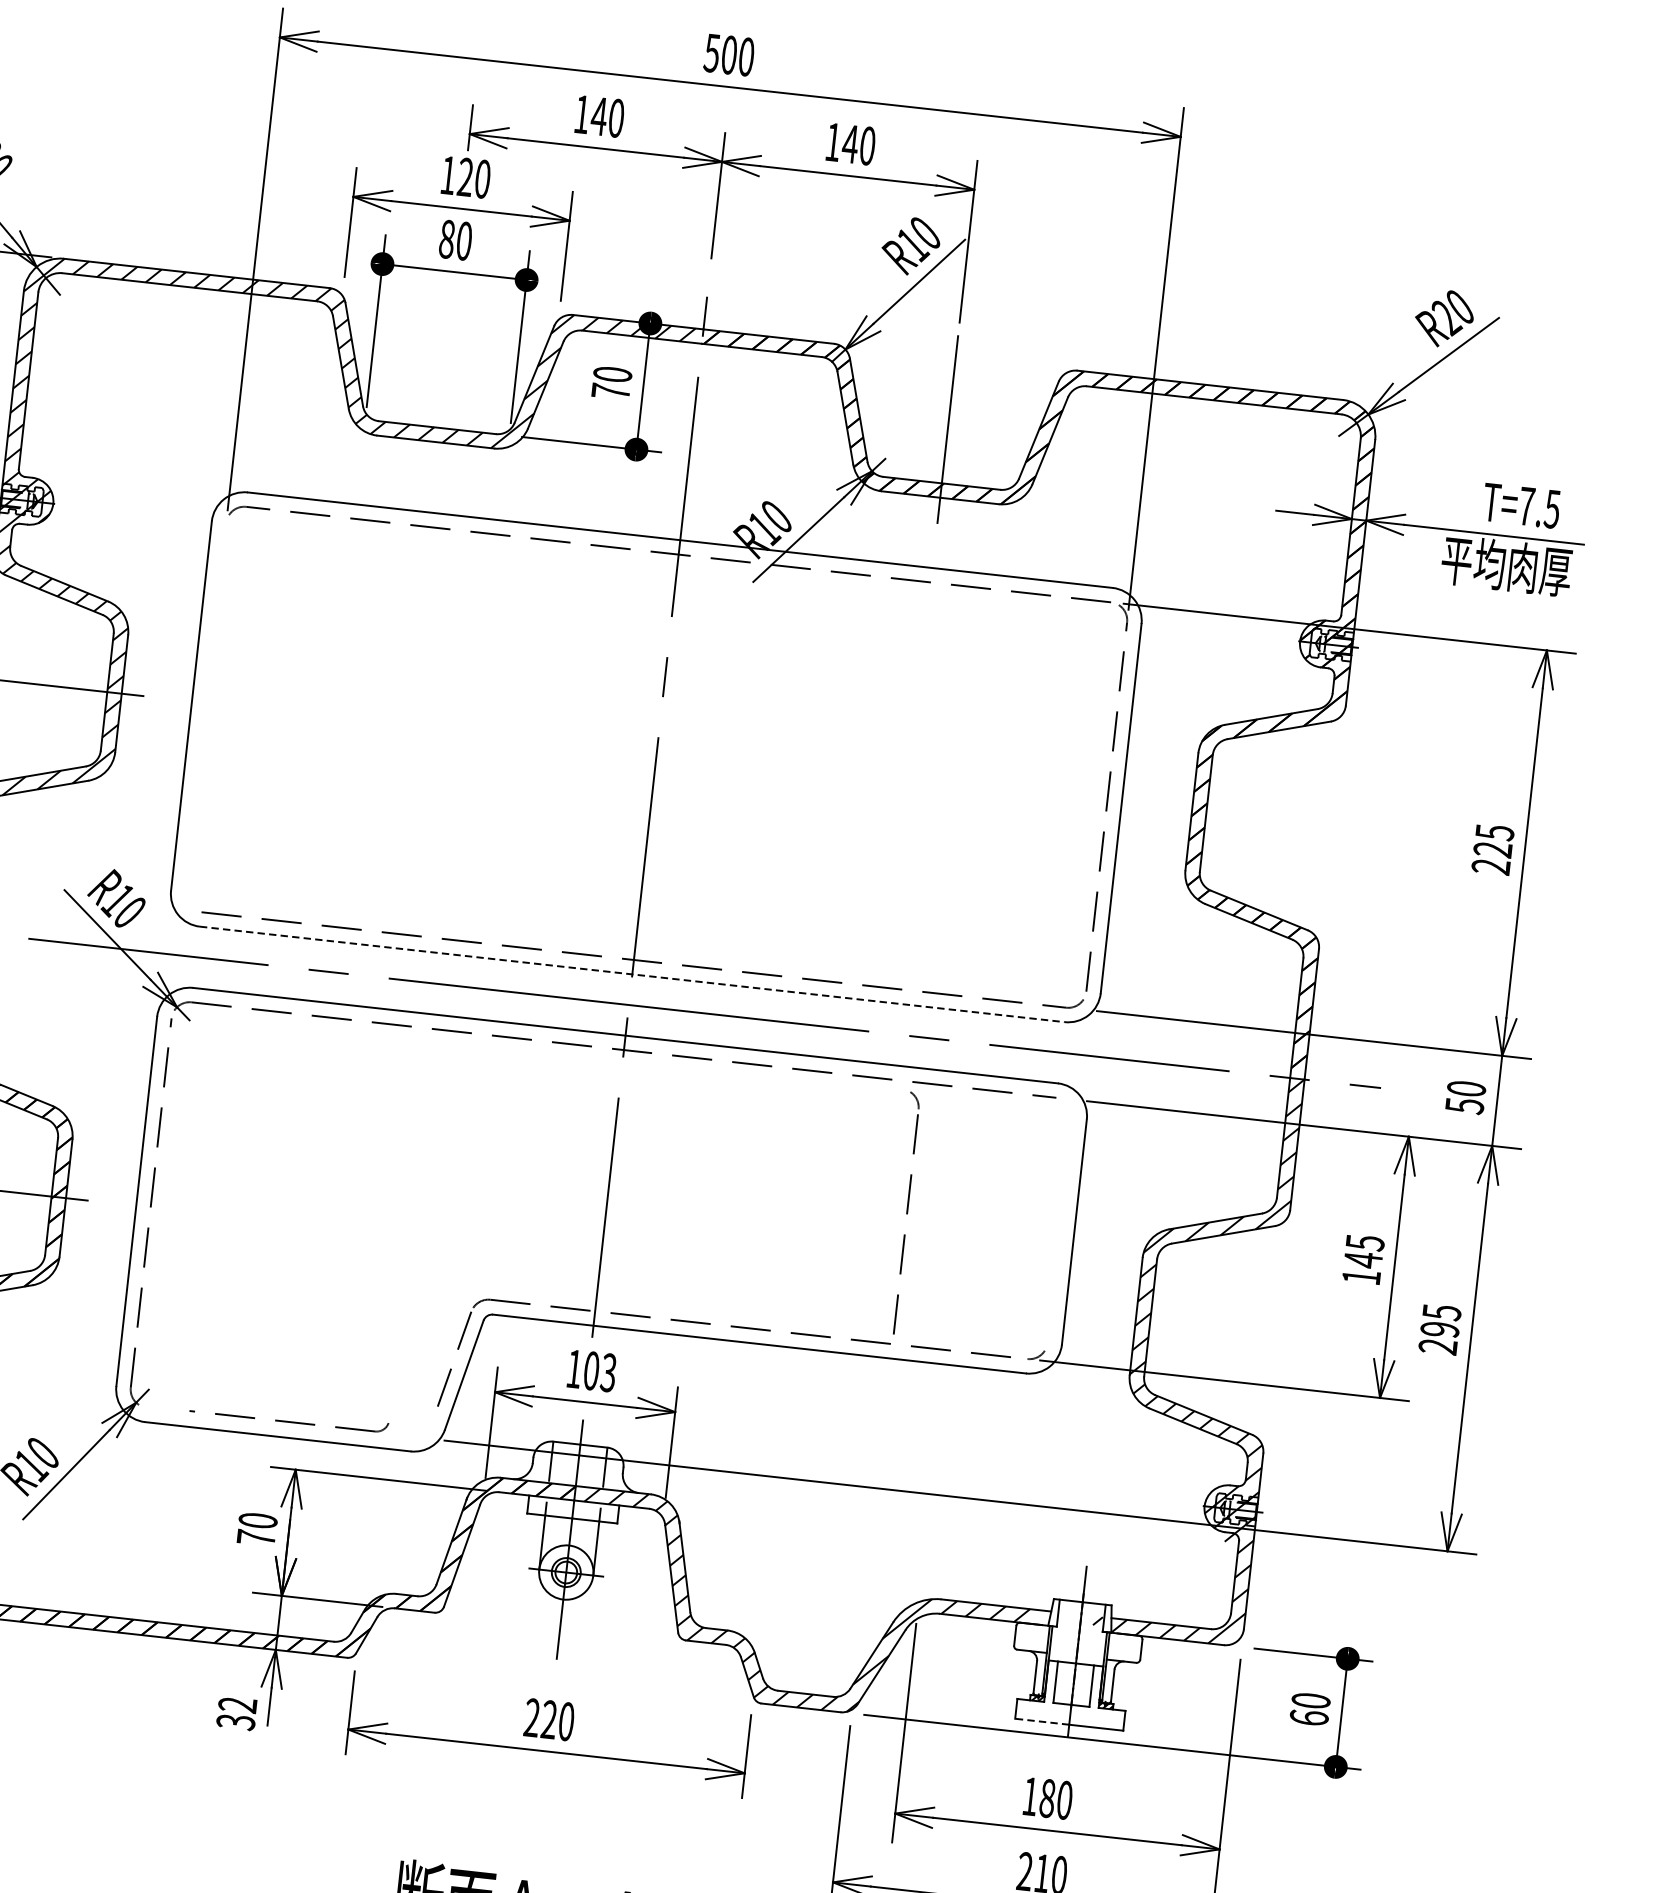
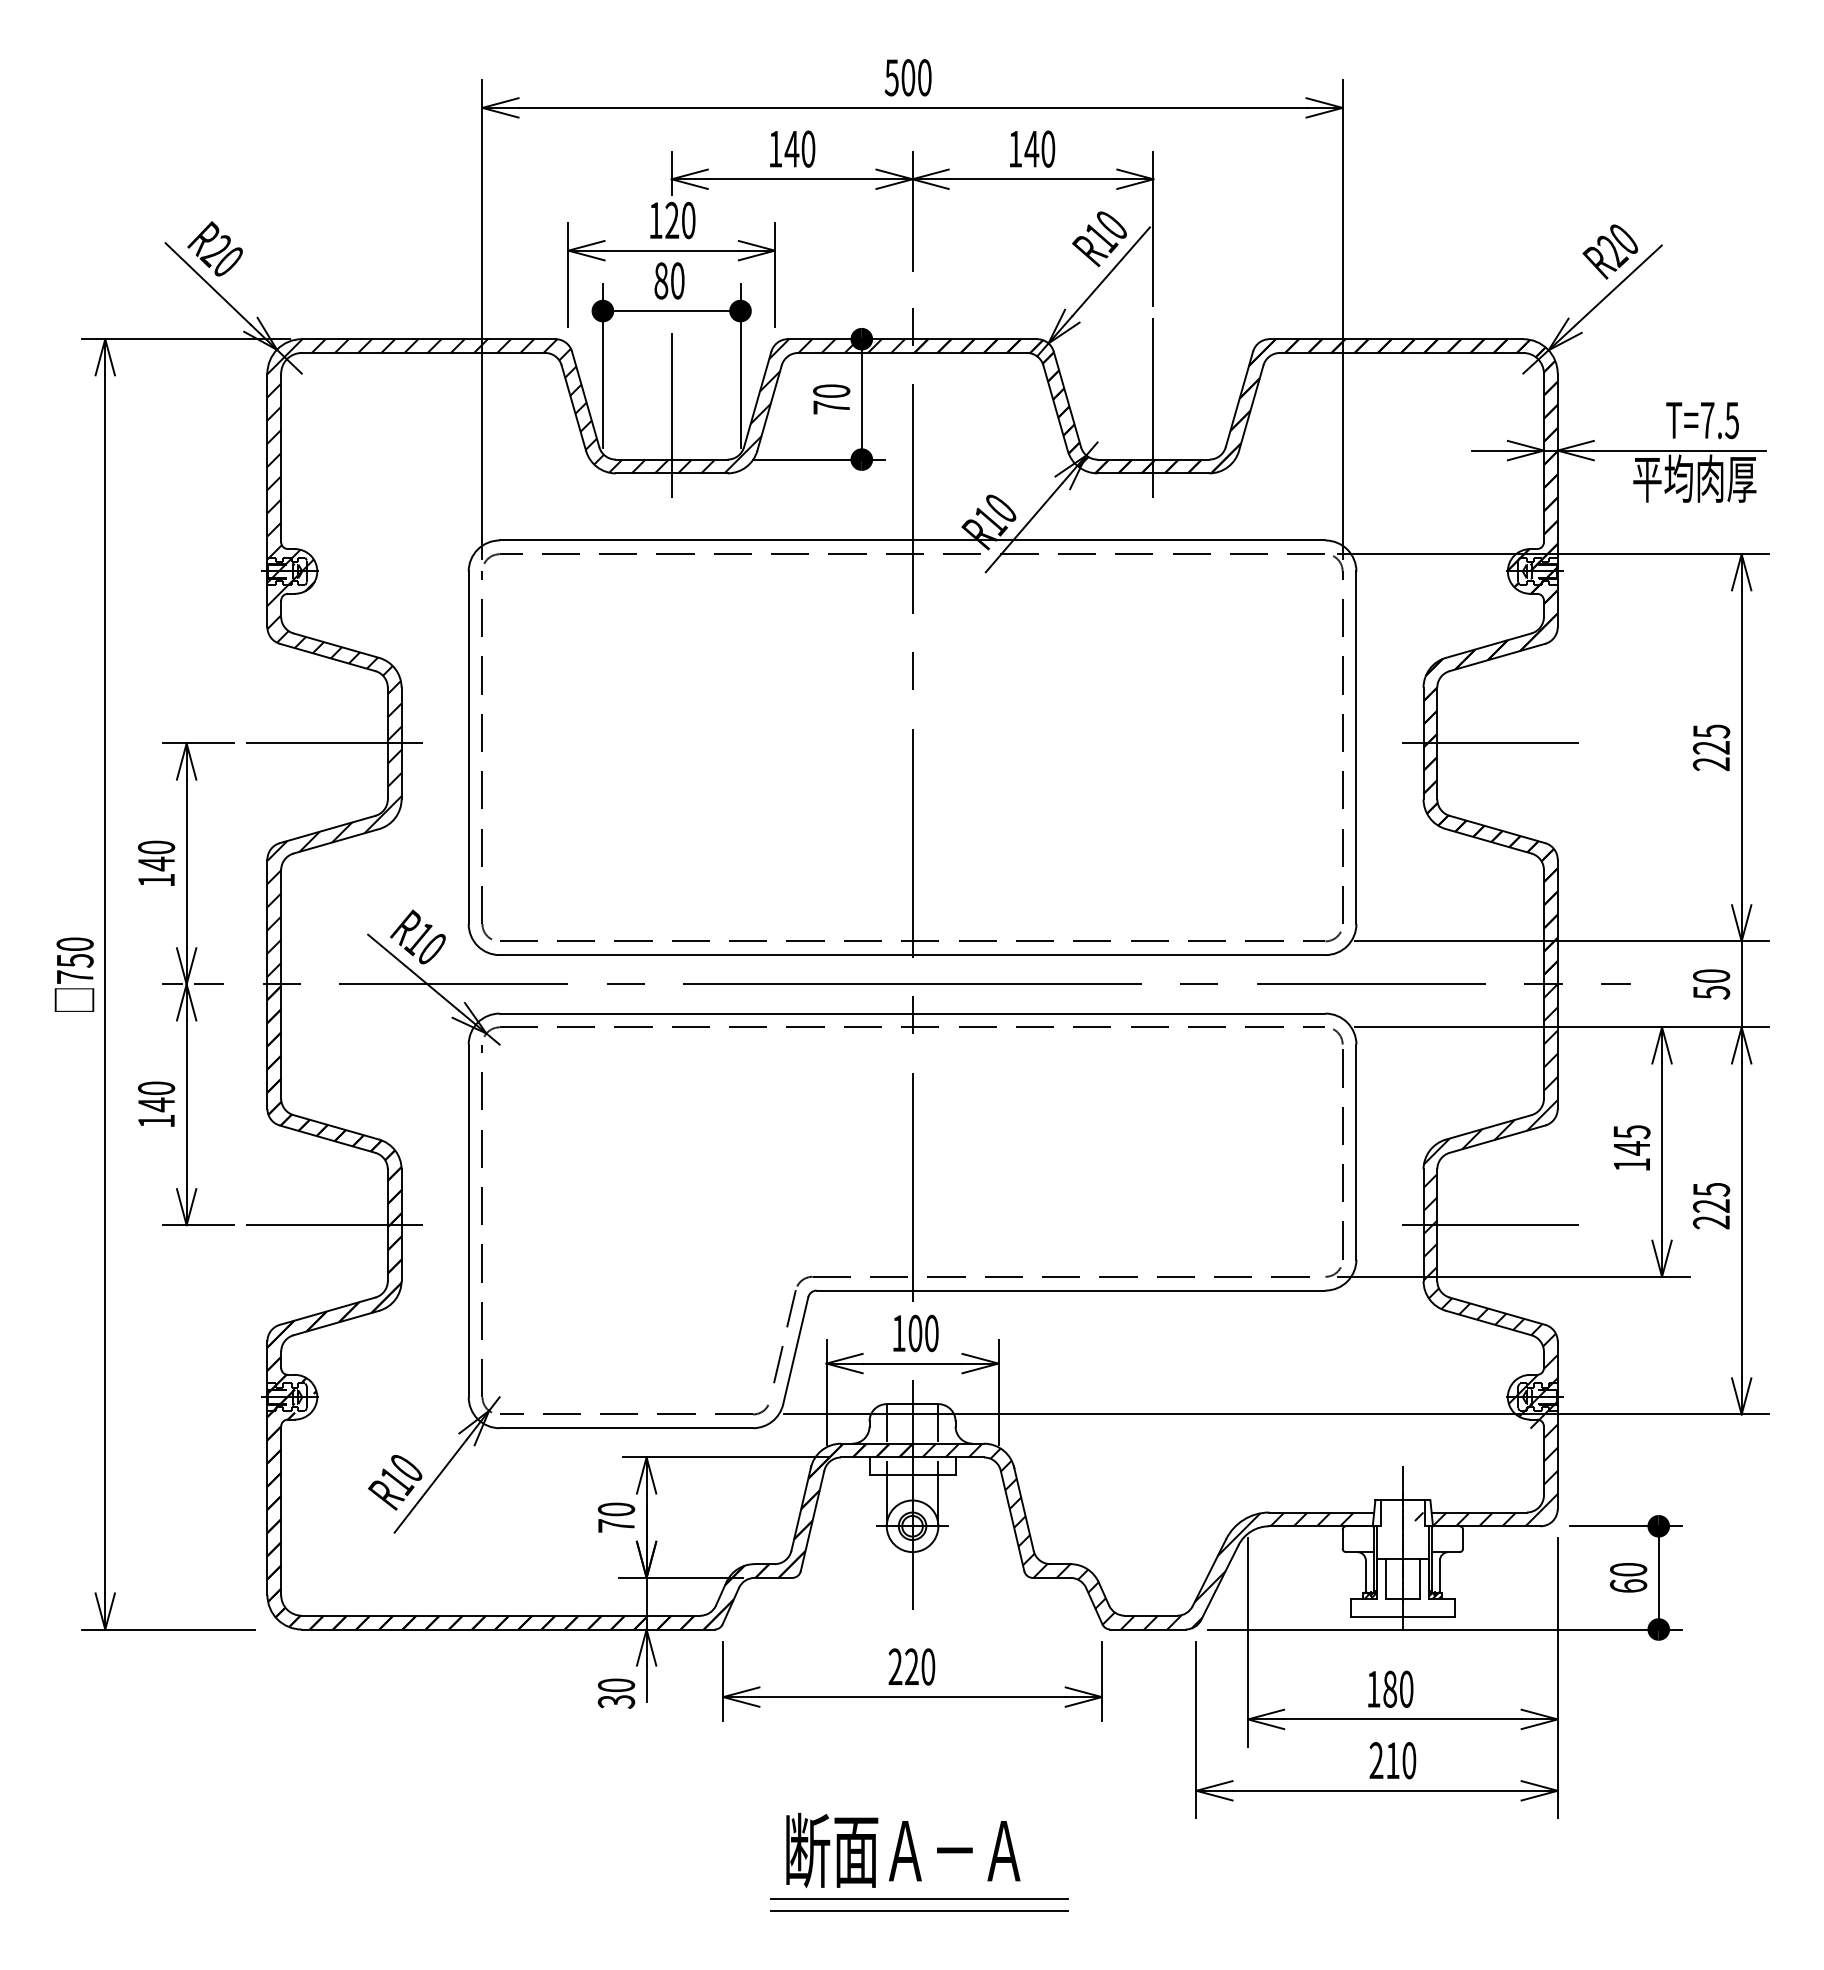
line: (442, 381) -> (671, 415), added
part: (209, 716) -> (486, 755), added
line: (1260, 819) -> (1489, 743), added
line: (632, 974) -> (912, 955), dashed -> solid
part: (902, 1212) -> (1338, 1143), moved
line: (1205, 1324) -> (1489, 1225), added
text: (1440, 1328) -> (1711, 1205), 295 -> 225
text: (608, 1372) -> (931, 1333), 103 -> 100
part: (288, 1418) -> (634, 1409), size x1.43
text: (237, 1705) -> (616, 1685), 32 -> 30
line: (1042, 1721) -> (1377, 1617), dashed -> solid

